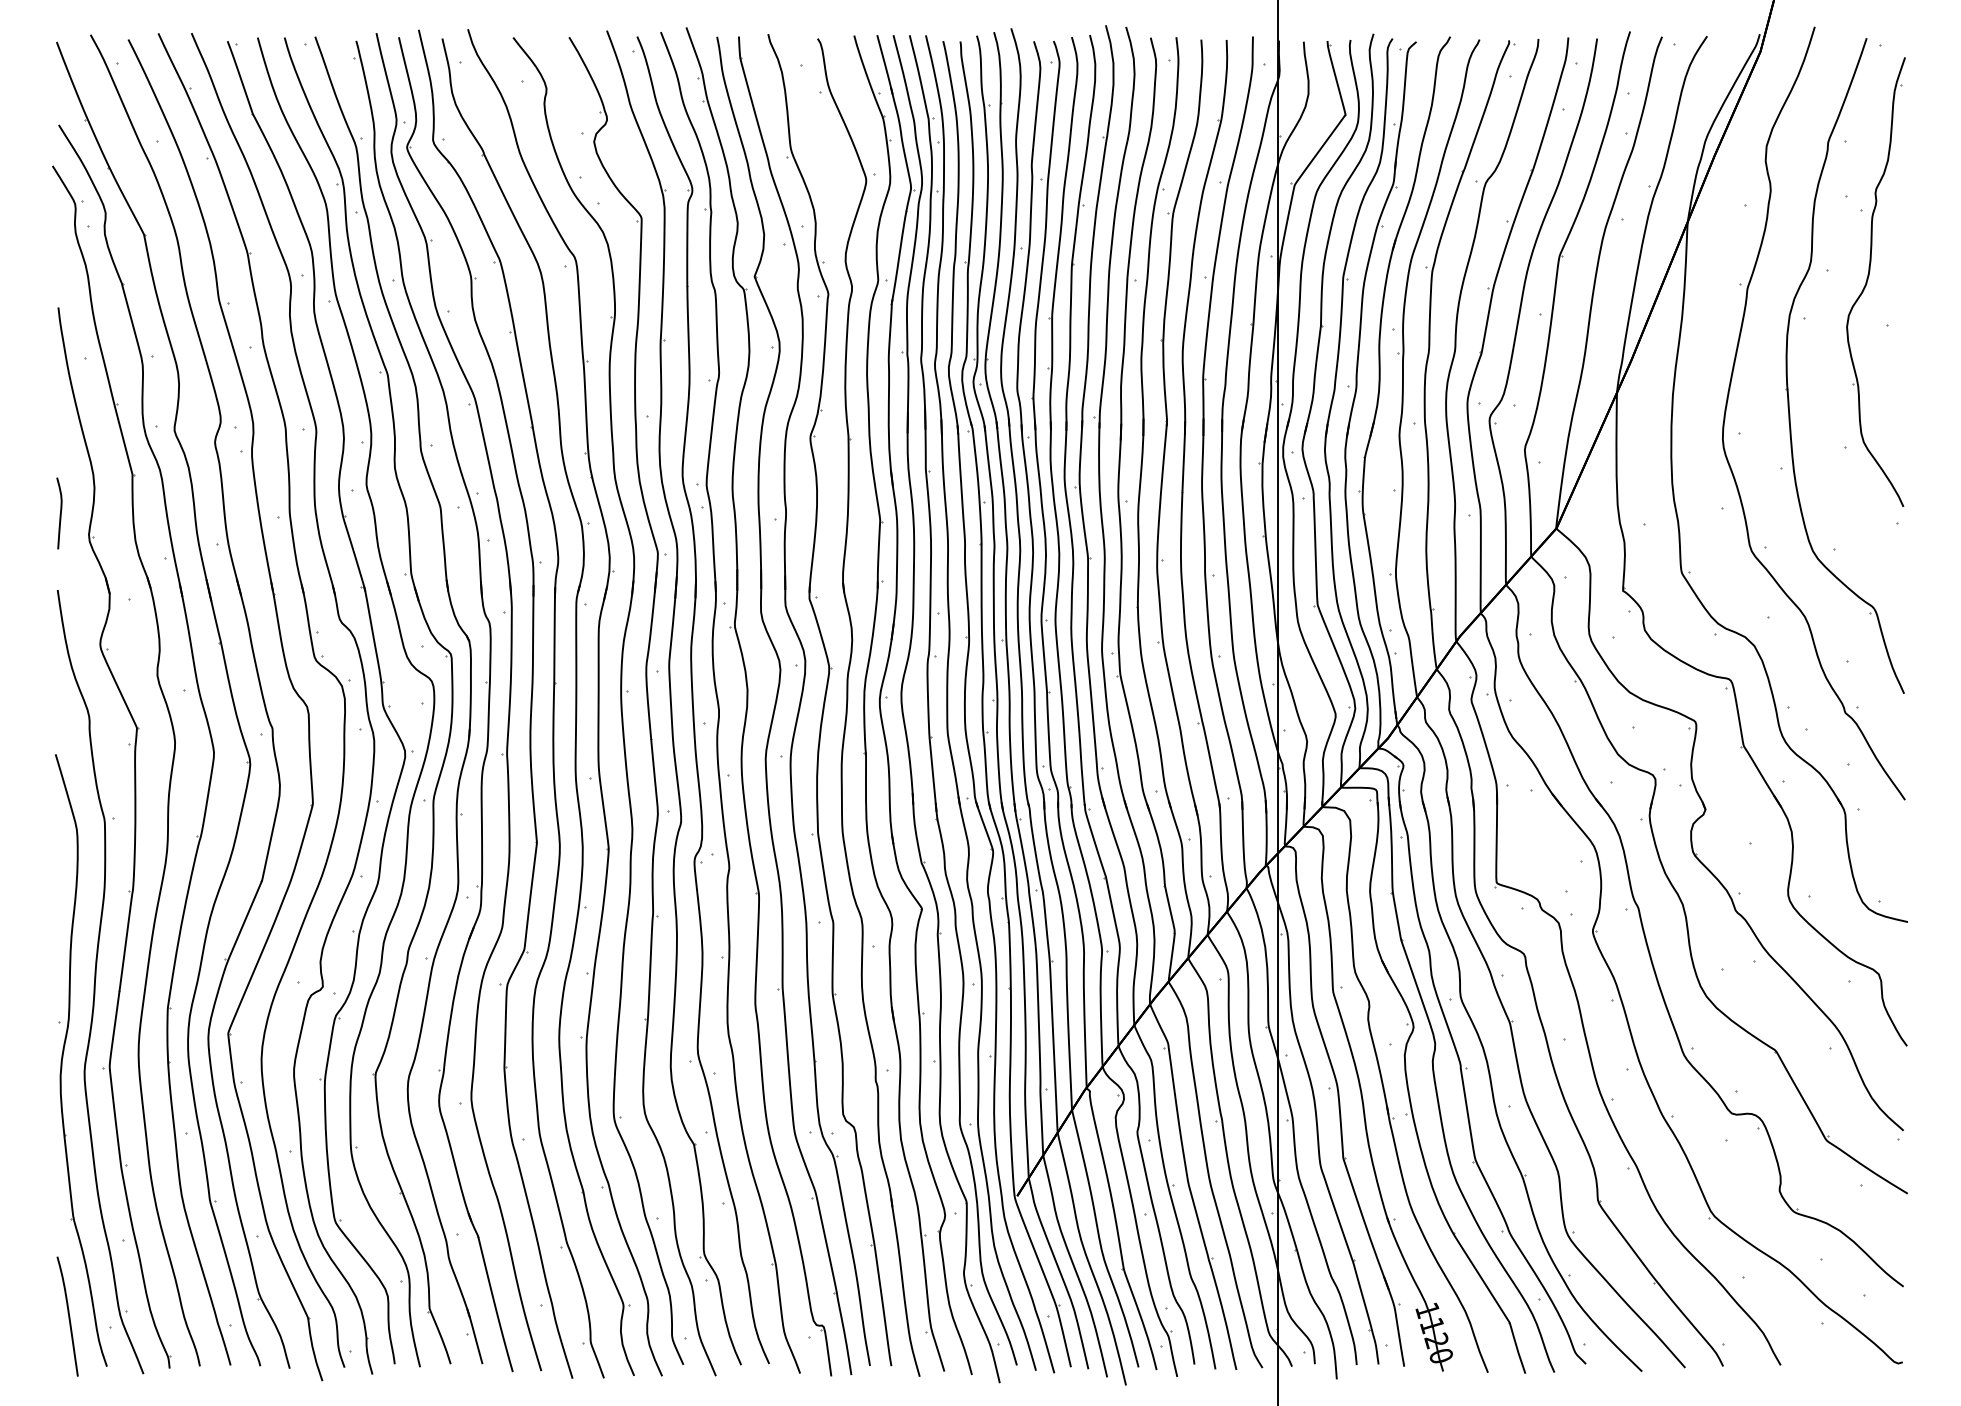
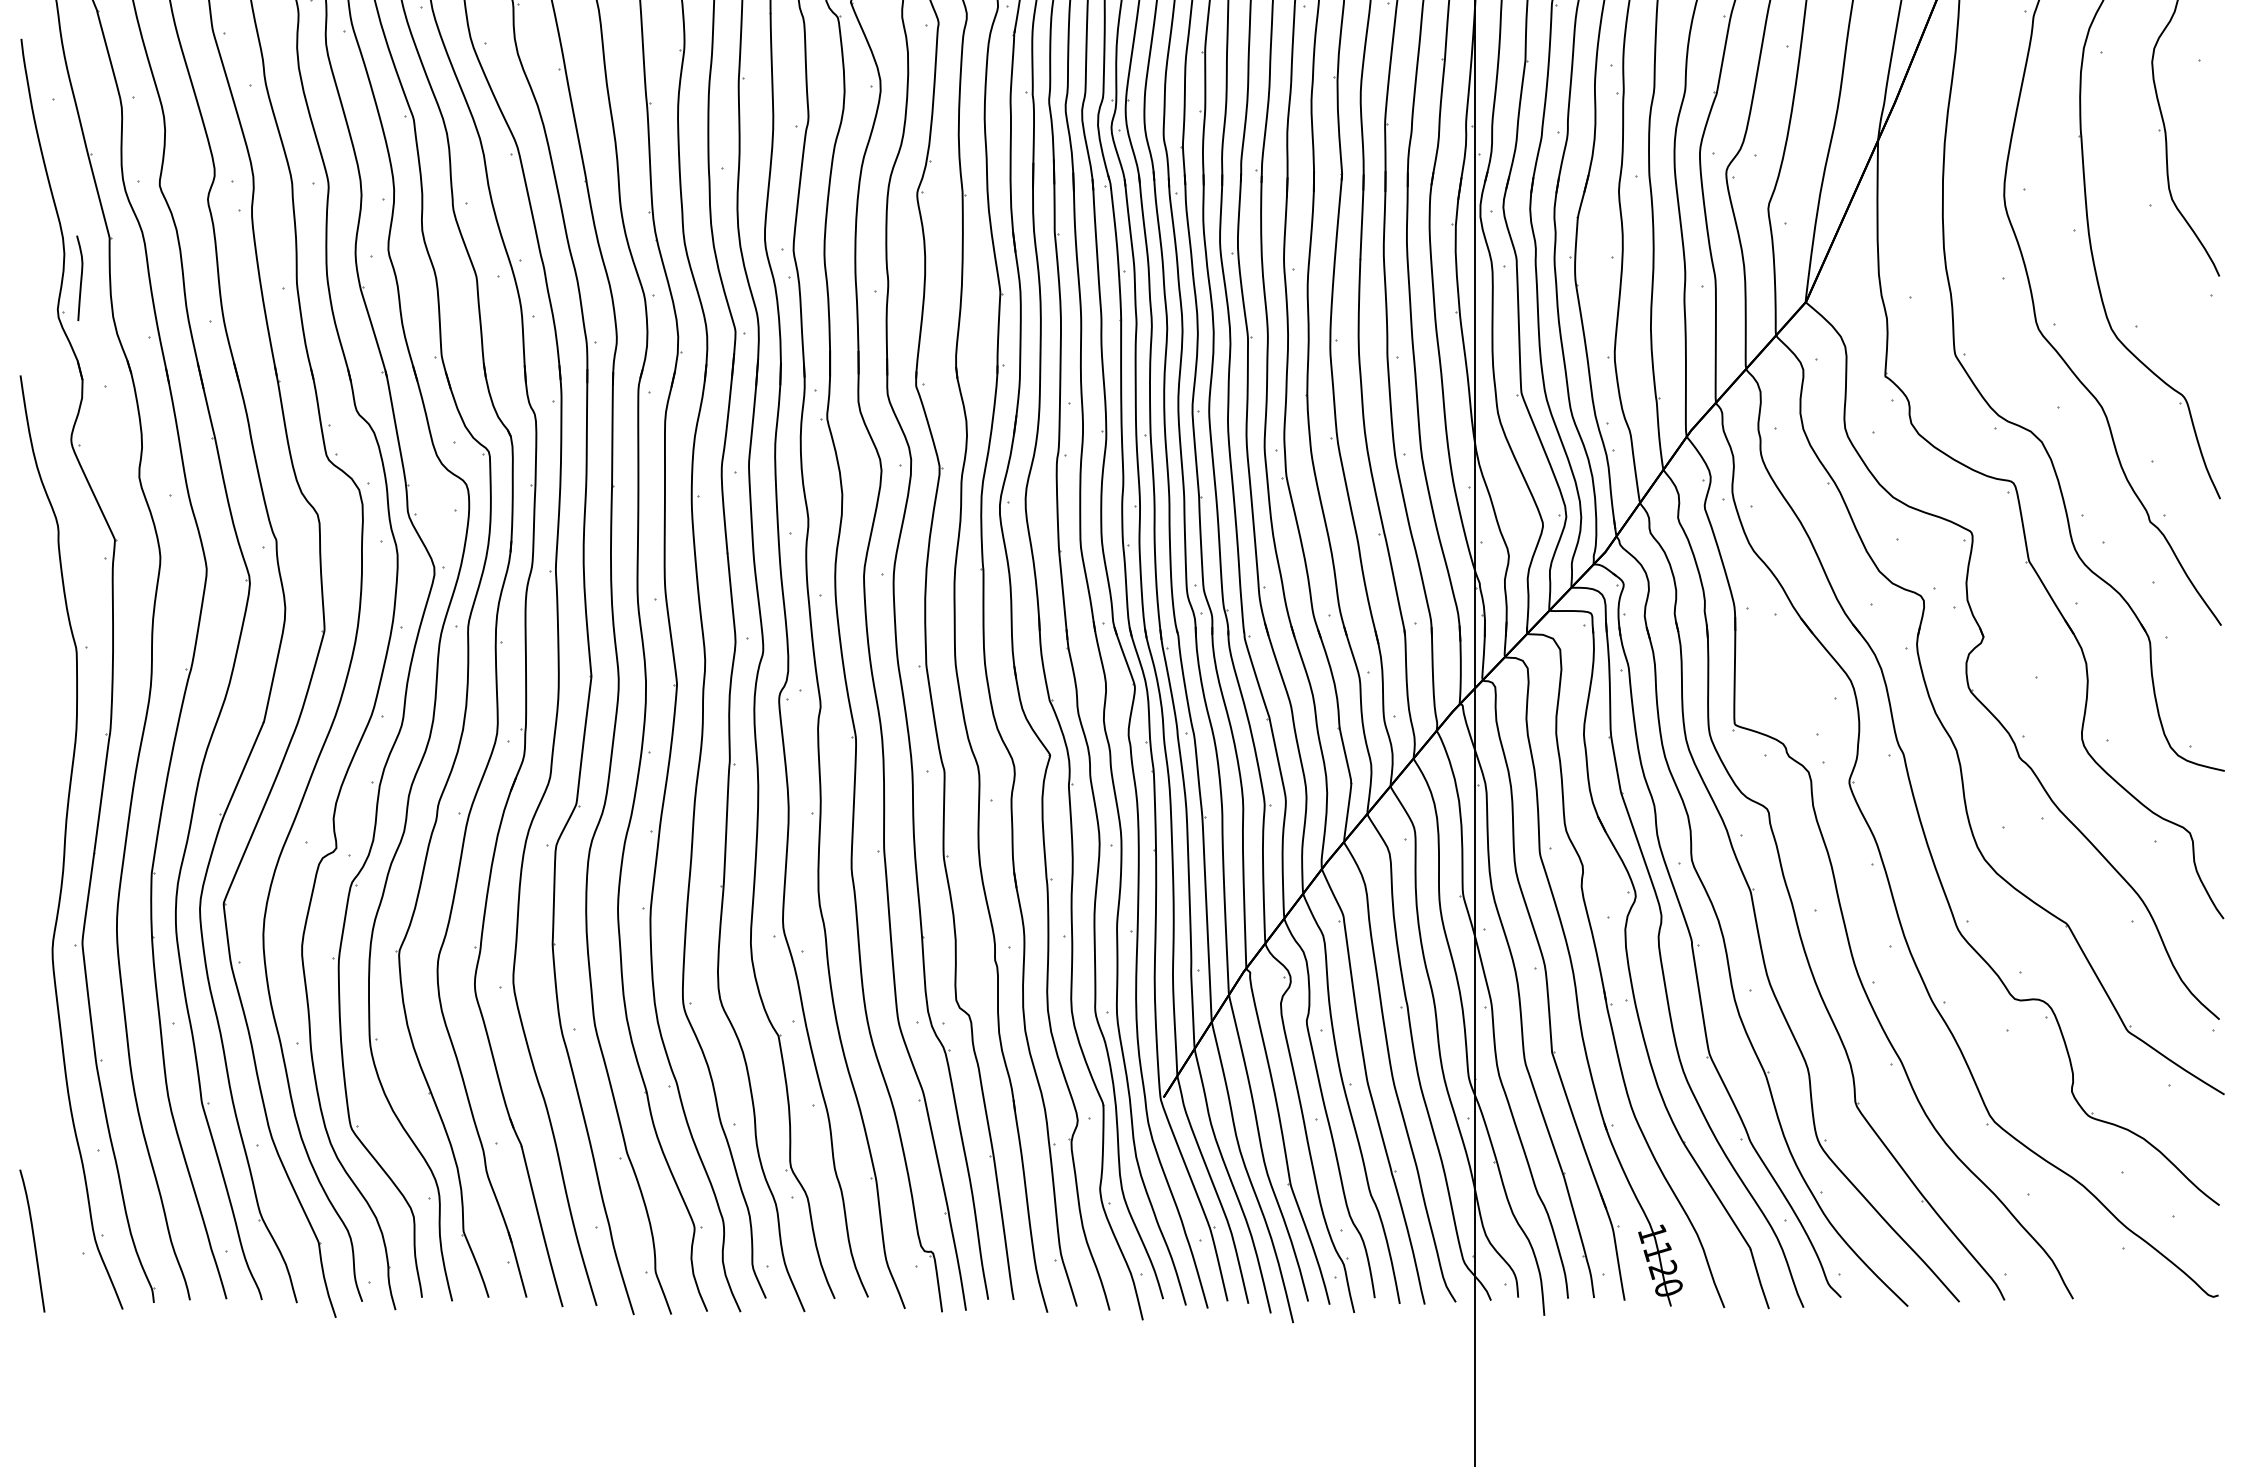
curve: (60, 513) -> (81, 278), moved
part: (63, 1057) -> (27, 932), removed

